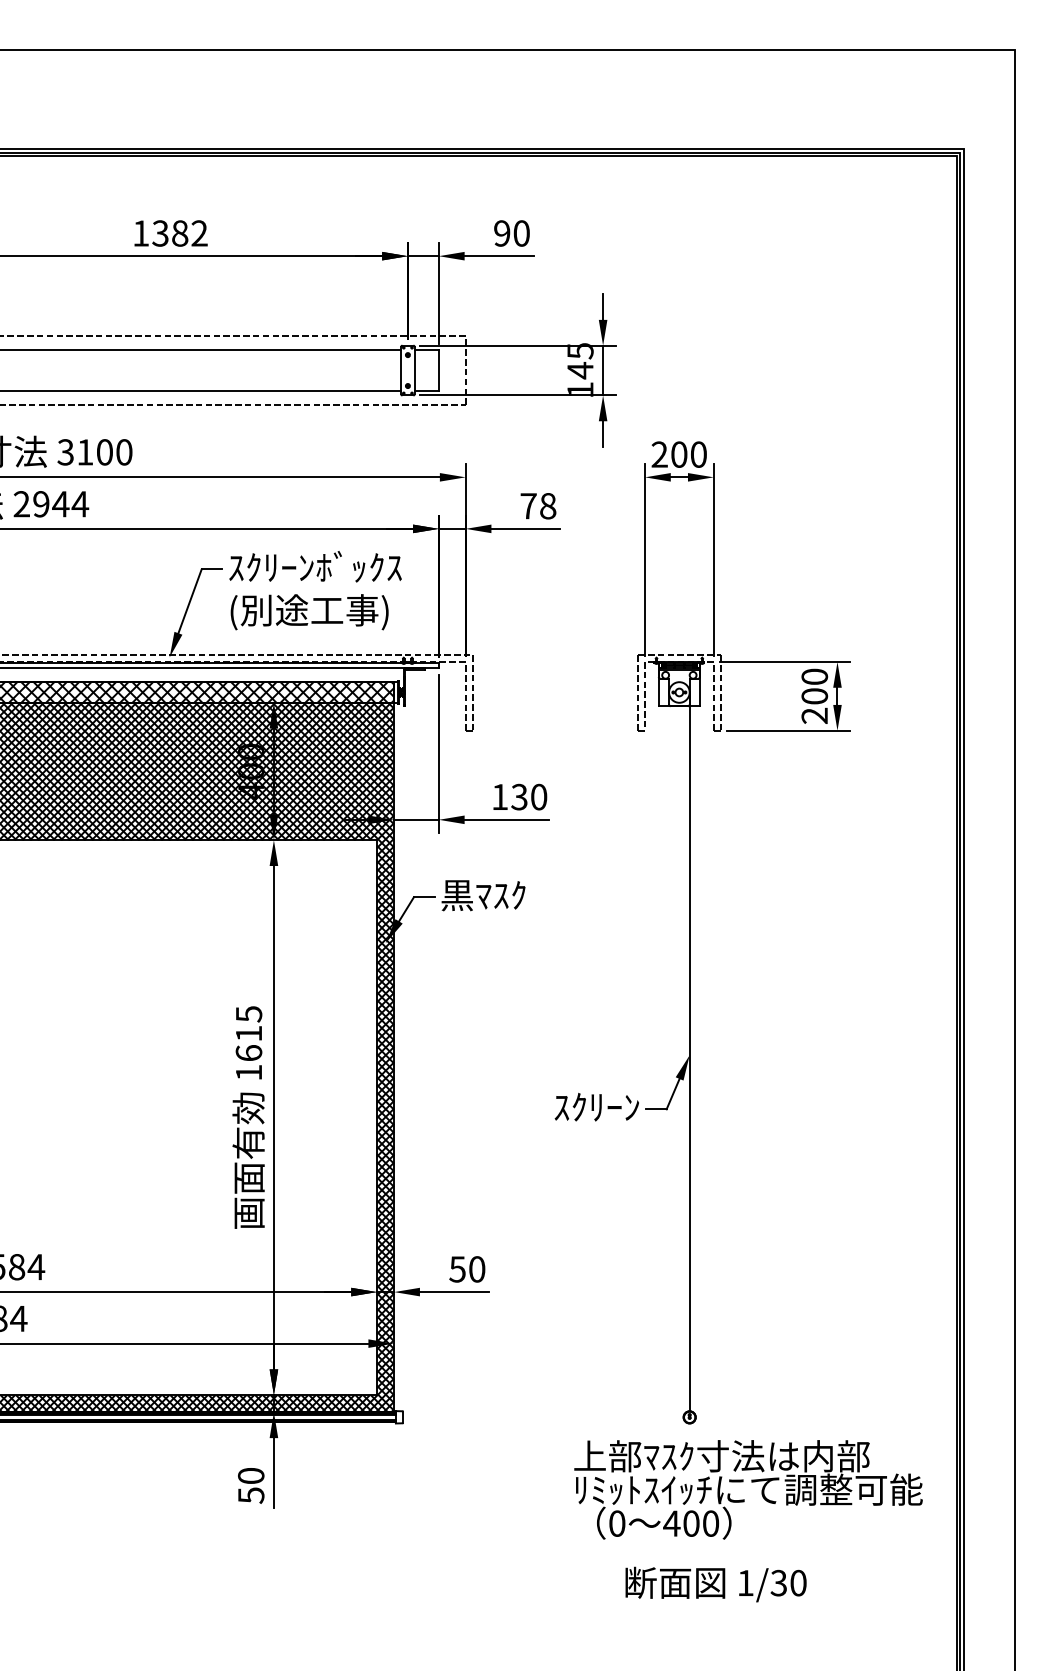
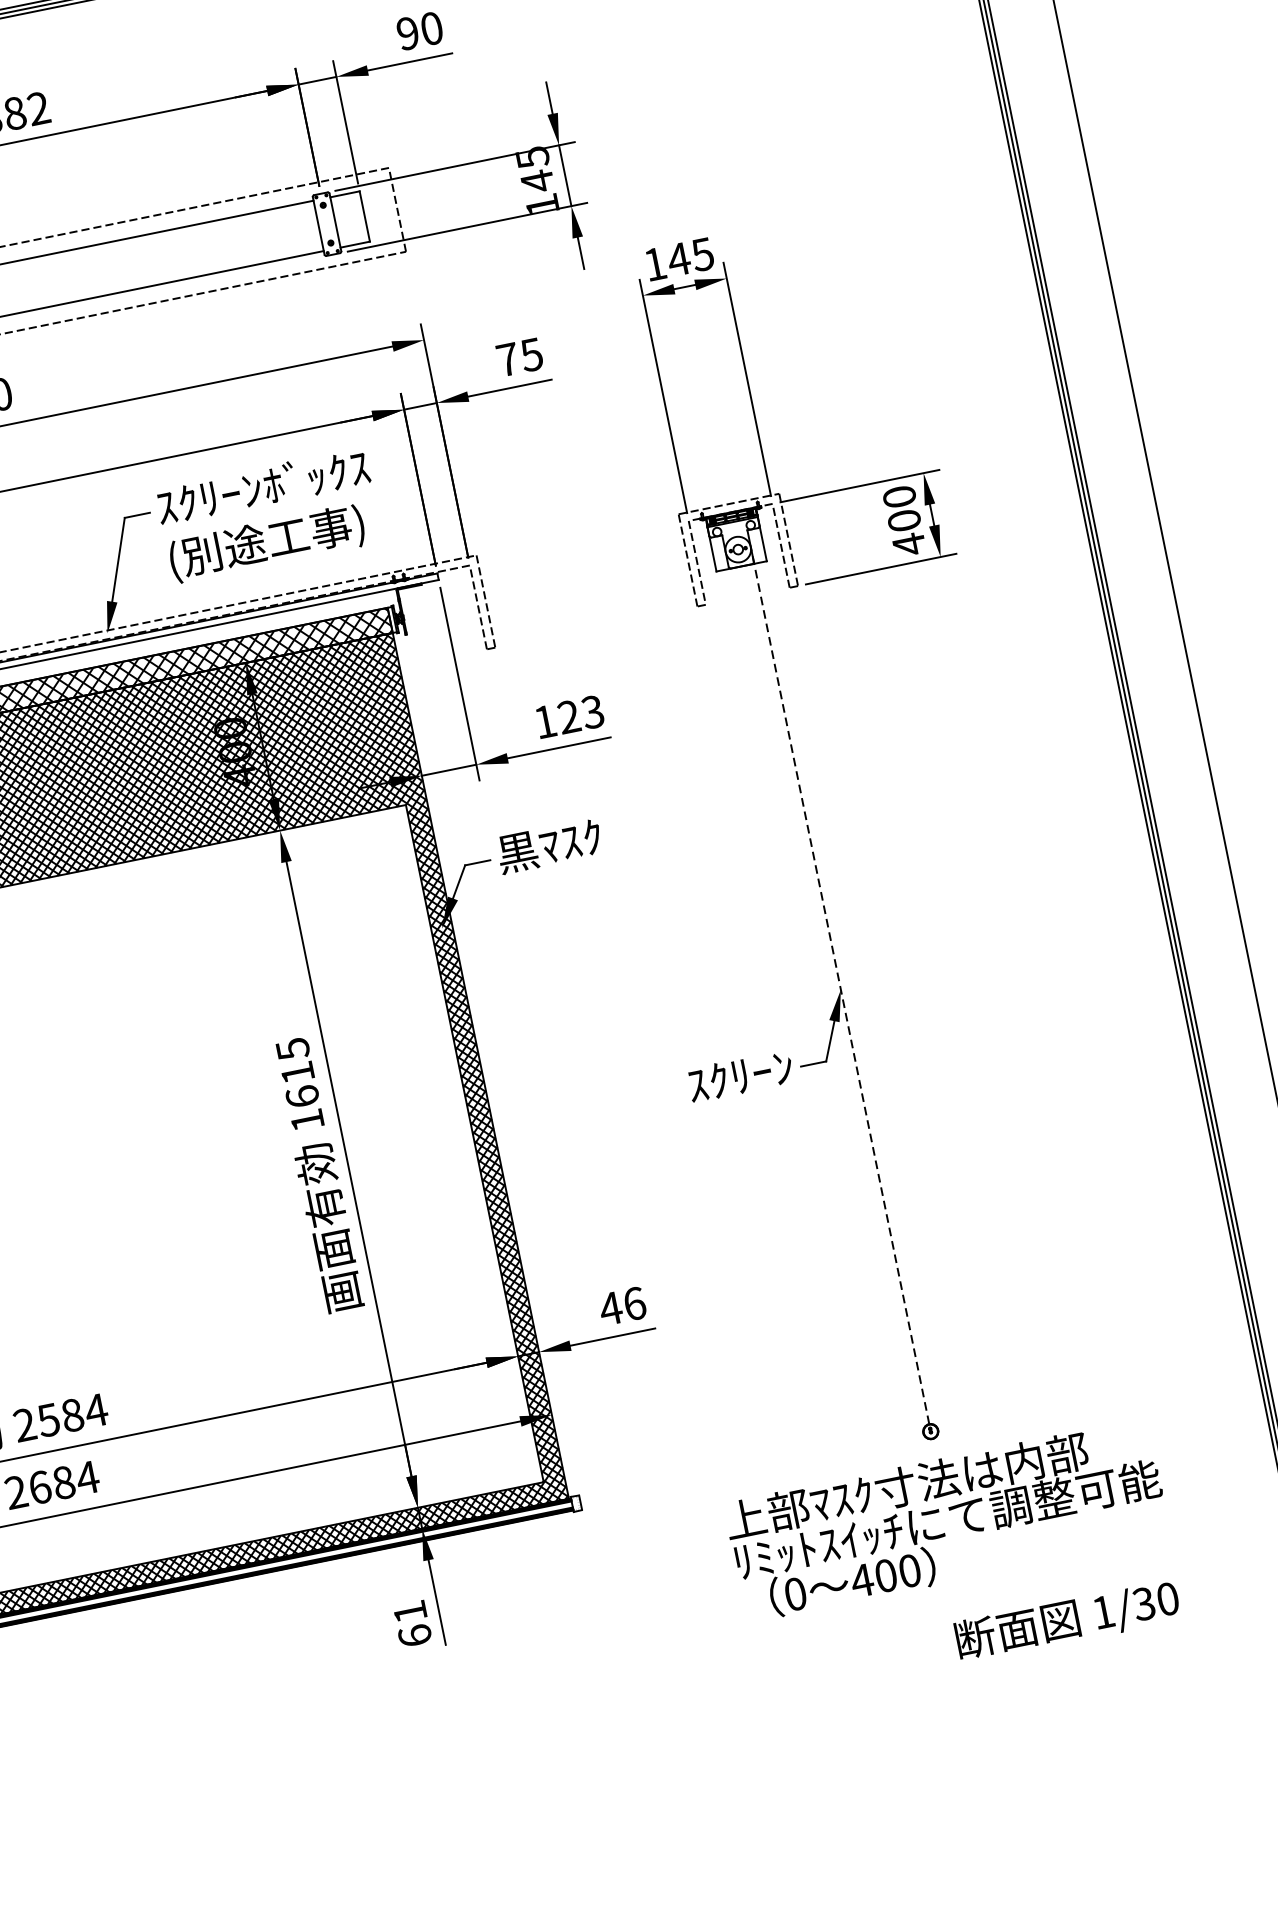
text: (678, 454) -> (678, 259), 200 -> 145
text: (547, 506) -> (531, 355), 78 -> 75
text: (814, 715) -> (908, 544), 200 -> 400
text: (529, 796) -> (581, 713), 130 -> 123
line: (689, 1051) -> (839, 985), solid -> dashed
text: (466, 1269) -> (621, 1306), 50 -> 46
text: (251, 1485) -> (412, 1623), 50 -> 61
text: (748, 1489) -> (947, 1519), moved
text: (715, 1584) -> (1067, 1621), moved

